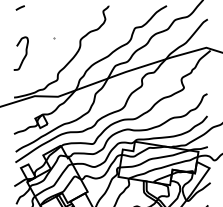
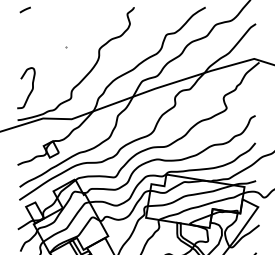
curve: (24, 56) -> (30, 91), moved

